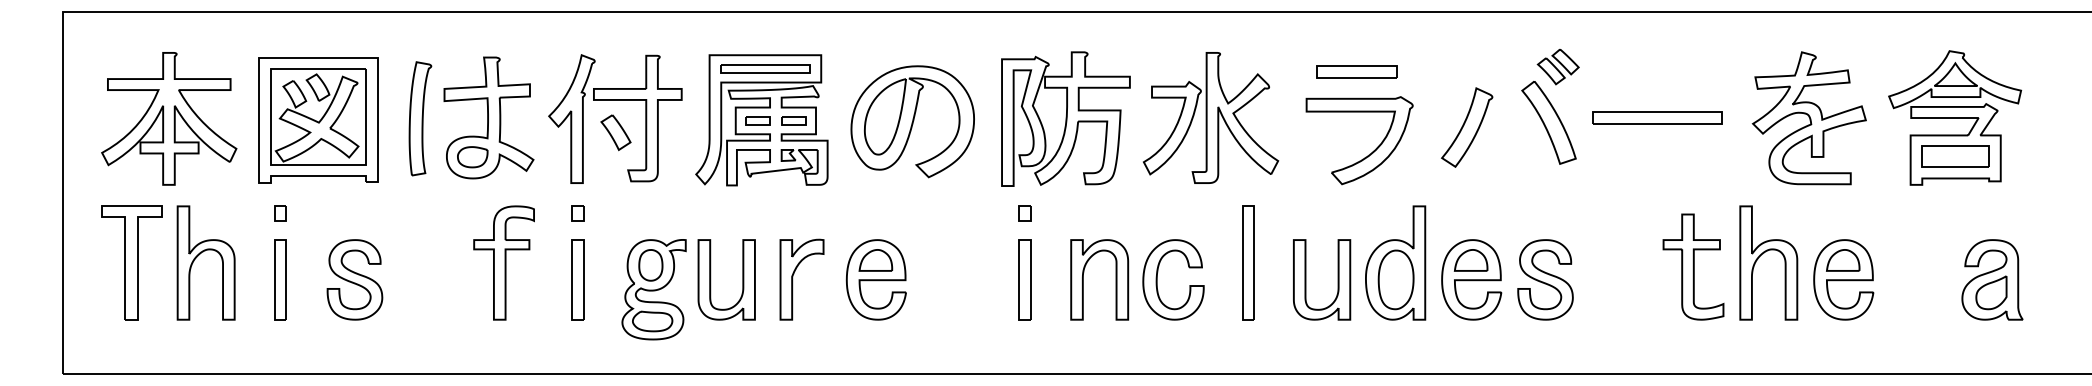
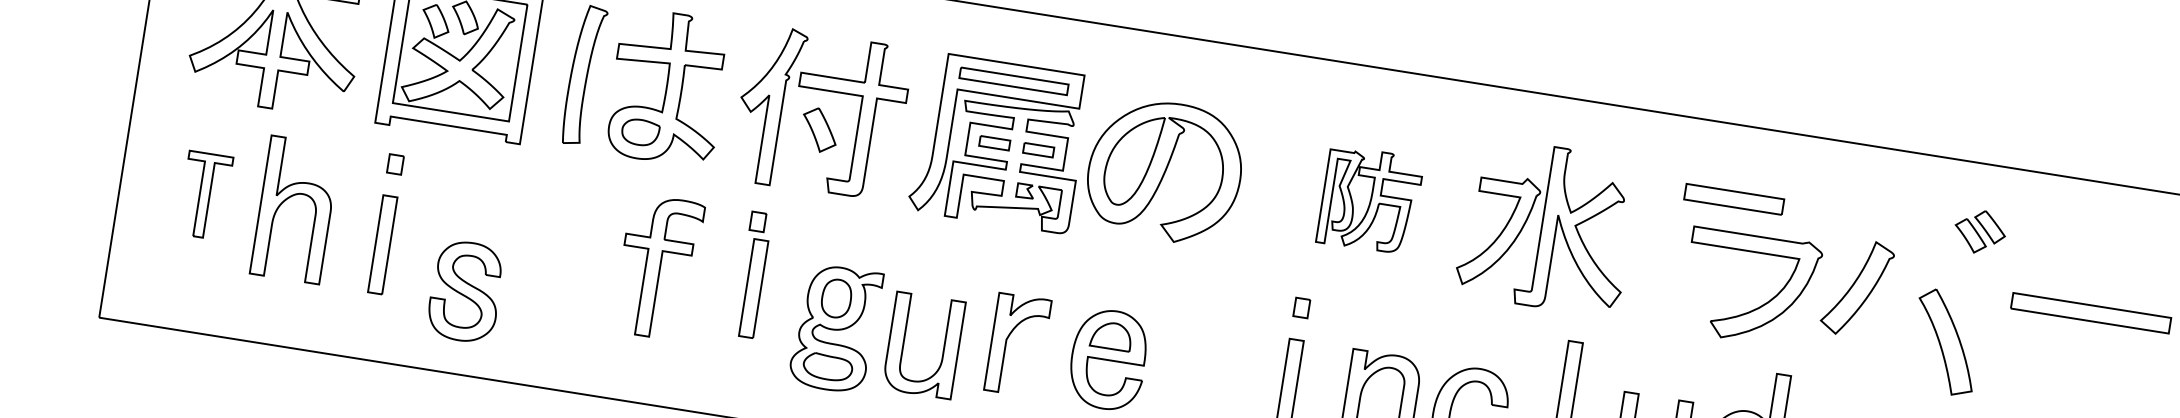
part: (1065, 118) -> (1369, 199), size x0.6
part: (912, 121) -> (1164, 170), moved
part: (1548, 122) -> (1945, 342), moved
part: (1368, 154) -> (1758, 306), moved
part: (131, 262) -> (204, 194), size x0.6
part: (354, 279) -> (465, 291), moved
part: (577, 279) -> (752, 287), moved
part: (711, 279) -> (905, 342), moved

